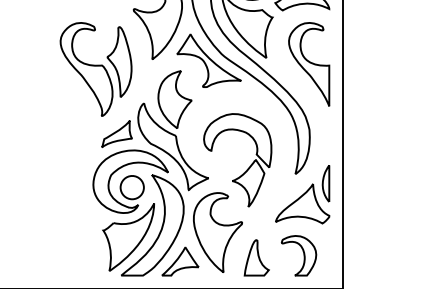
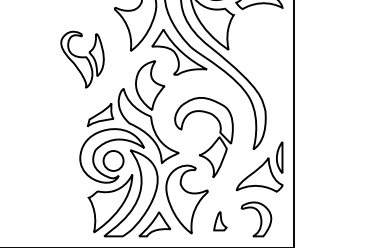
part: (309, 63) -> (265, 54), removed
part: (96, 69) -> (82, 59), size x0.7
part: (256, 258) -> (220, 221), size x0.6

